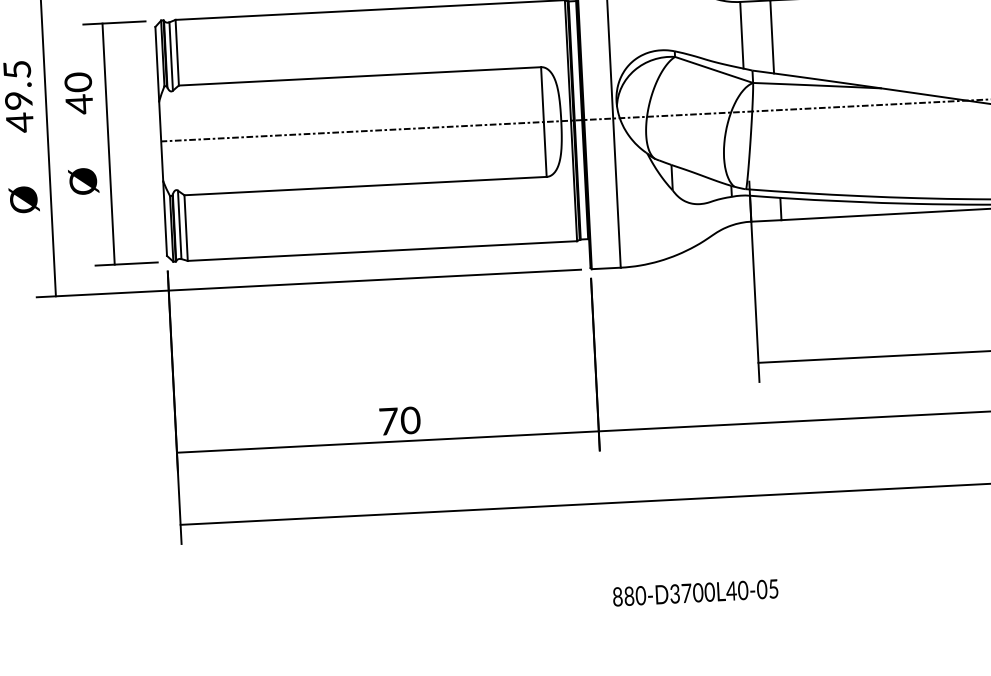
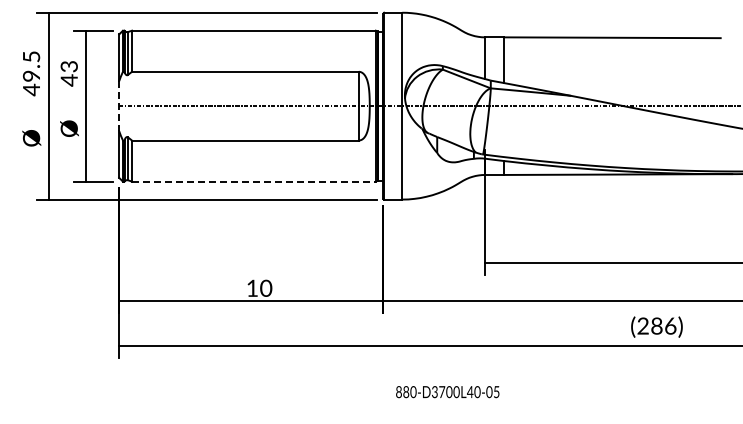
text: (78, 82) -> (69, 66), 40 -> 43
line: (161, 141) -> (119, 106), solid -> dashed
line: (381, 250) -> (253, 181), solid -> dashed
text: (388, 420) -> (252, 287), 70 -> 10
text: (695, 593) -> (447, 392), moved

